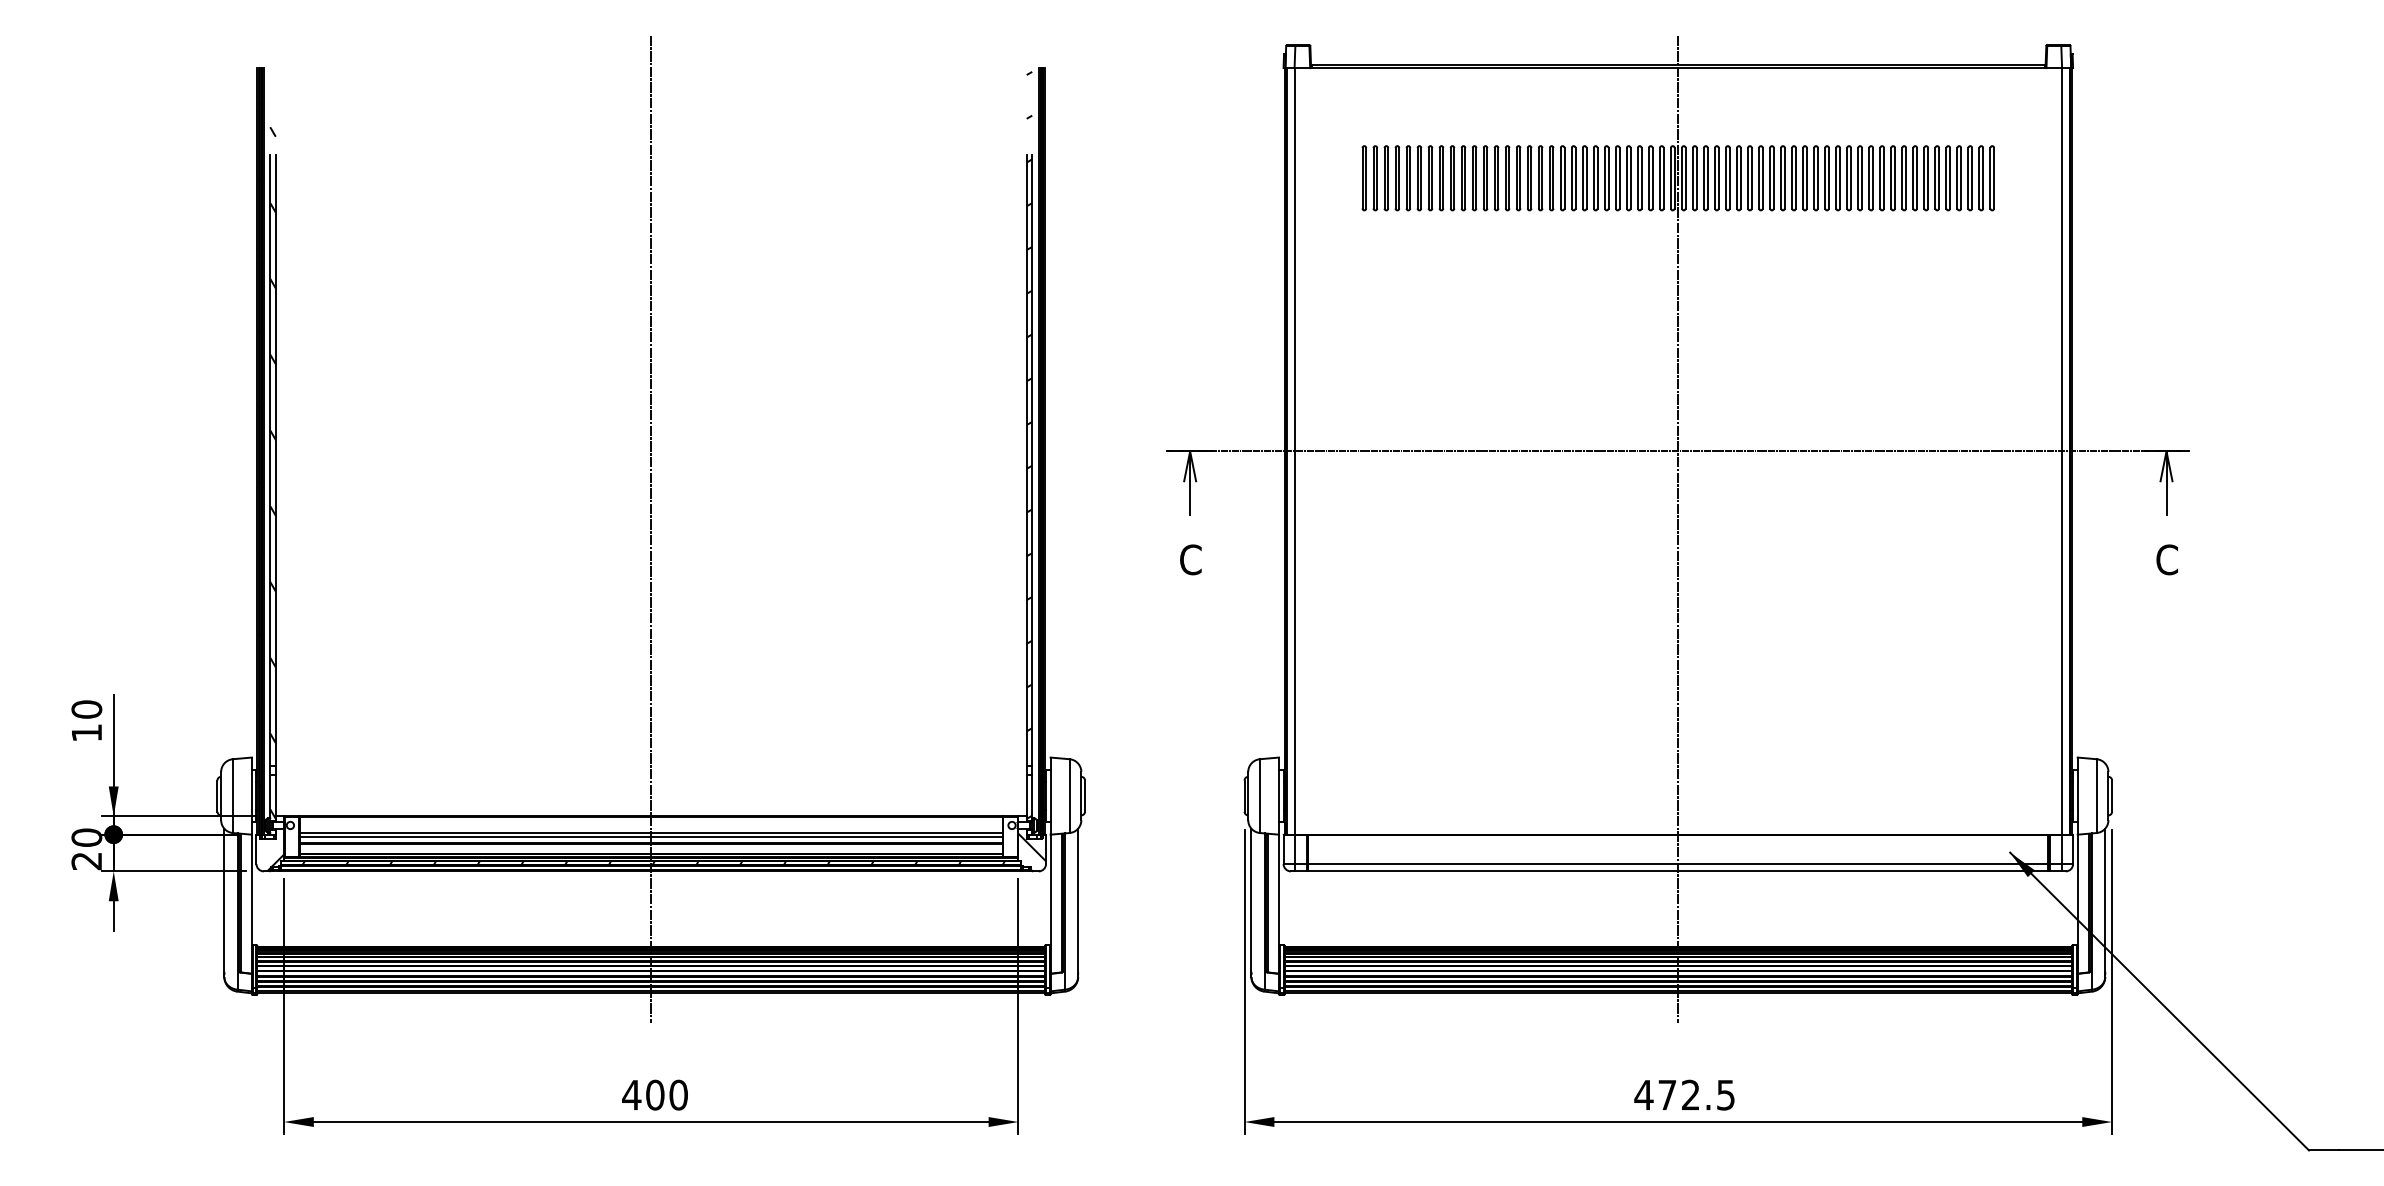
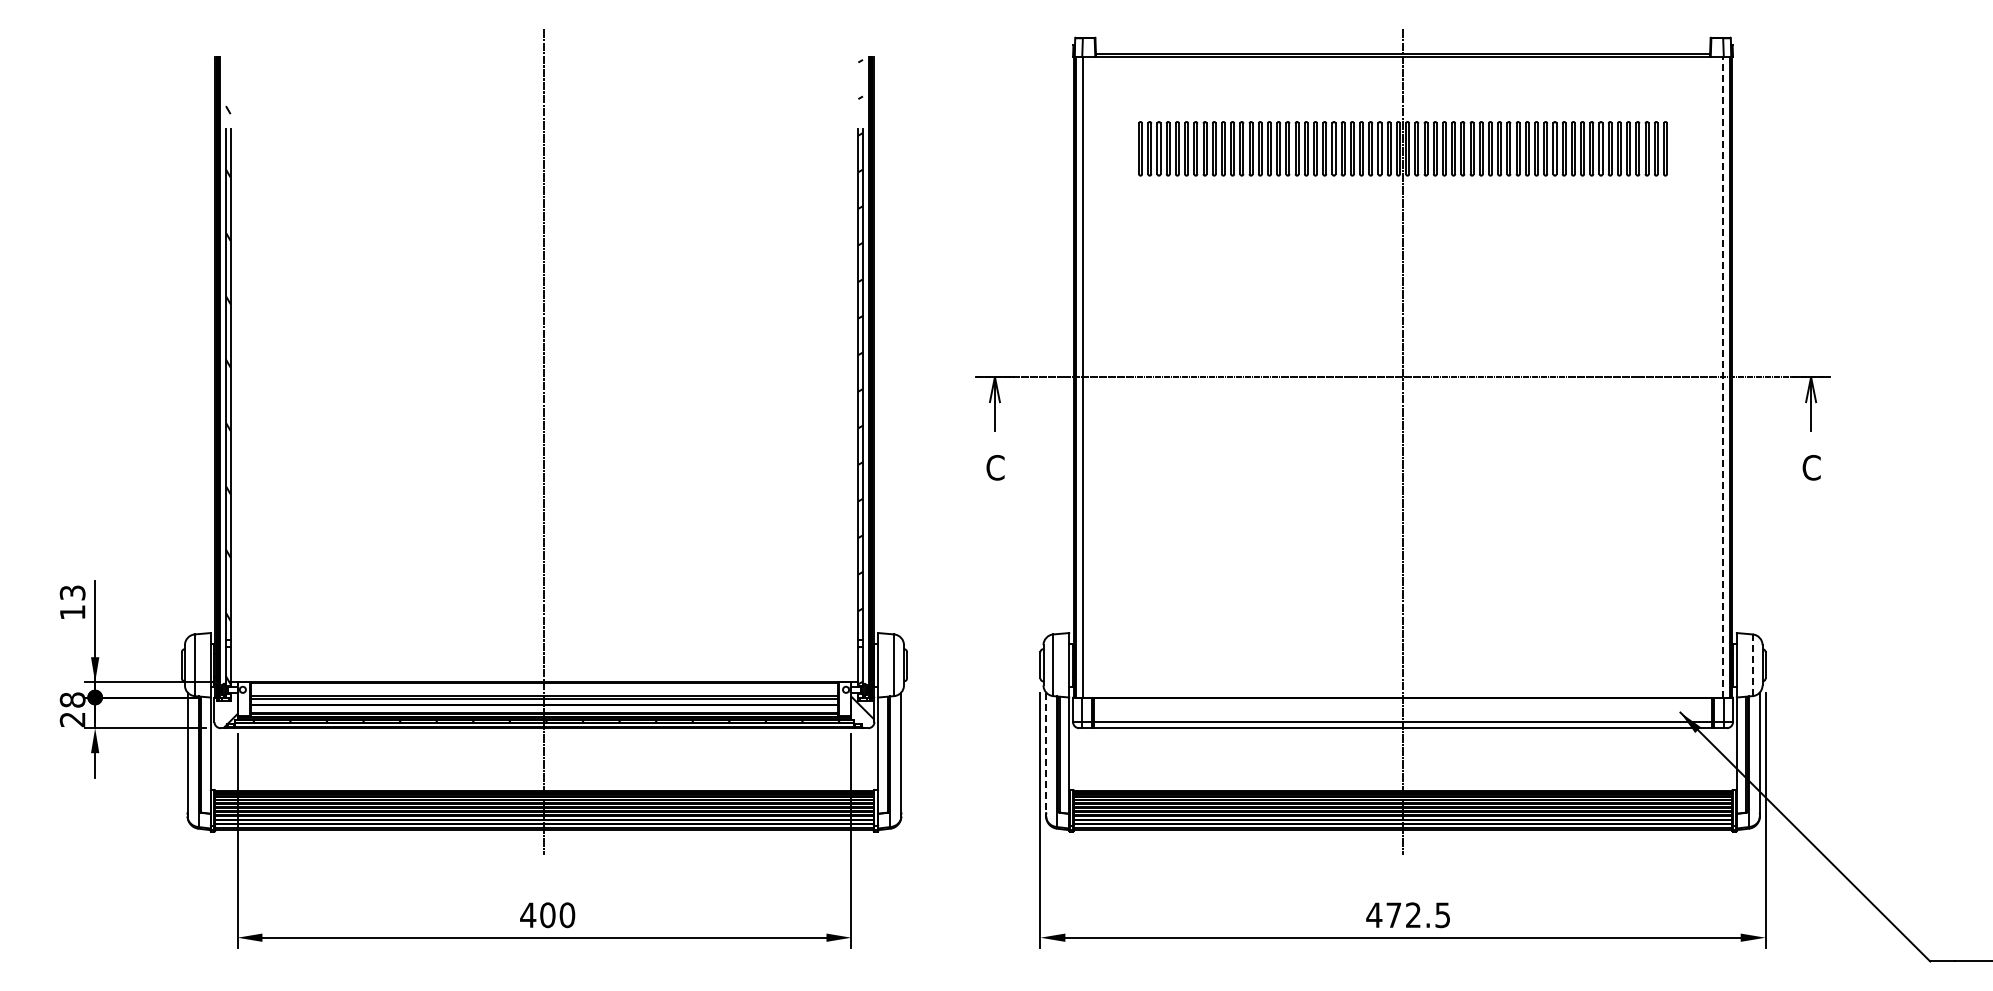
line: (2061, 450) -> (1723, 376), solid -> dashed
text: (86, 709) -> (72, 592), 10 -> 13
line: (2096, 796) -> (1752, 665), solid -> dashed
text: (86, 837) -> (72, 699), 20 -> 28
line: (1251, 900) -> (1046, 752), solid -> dashed

